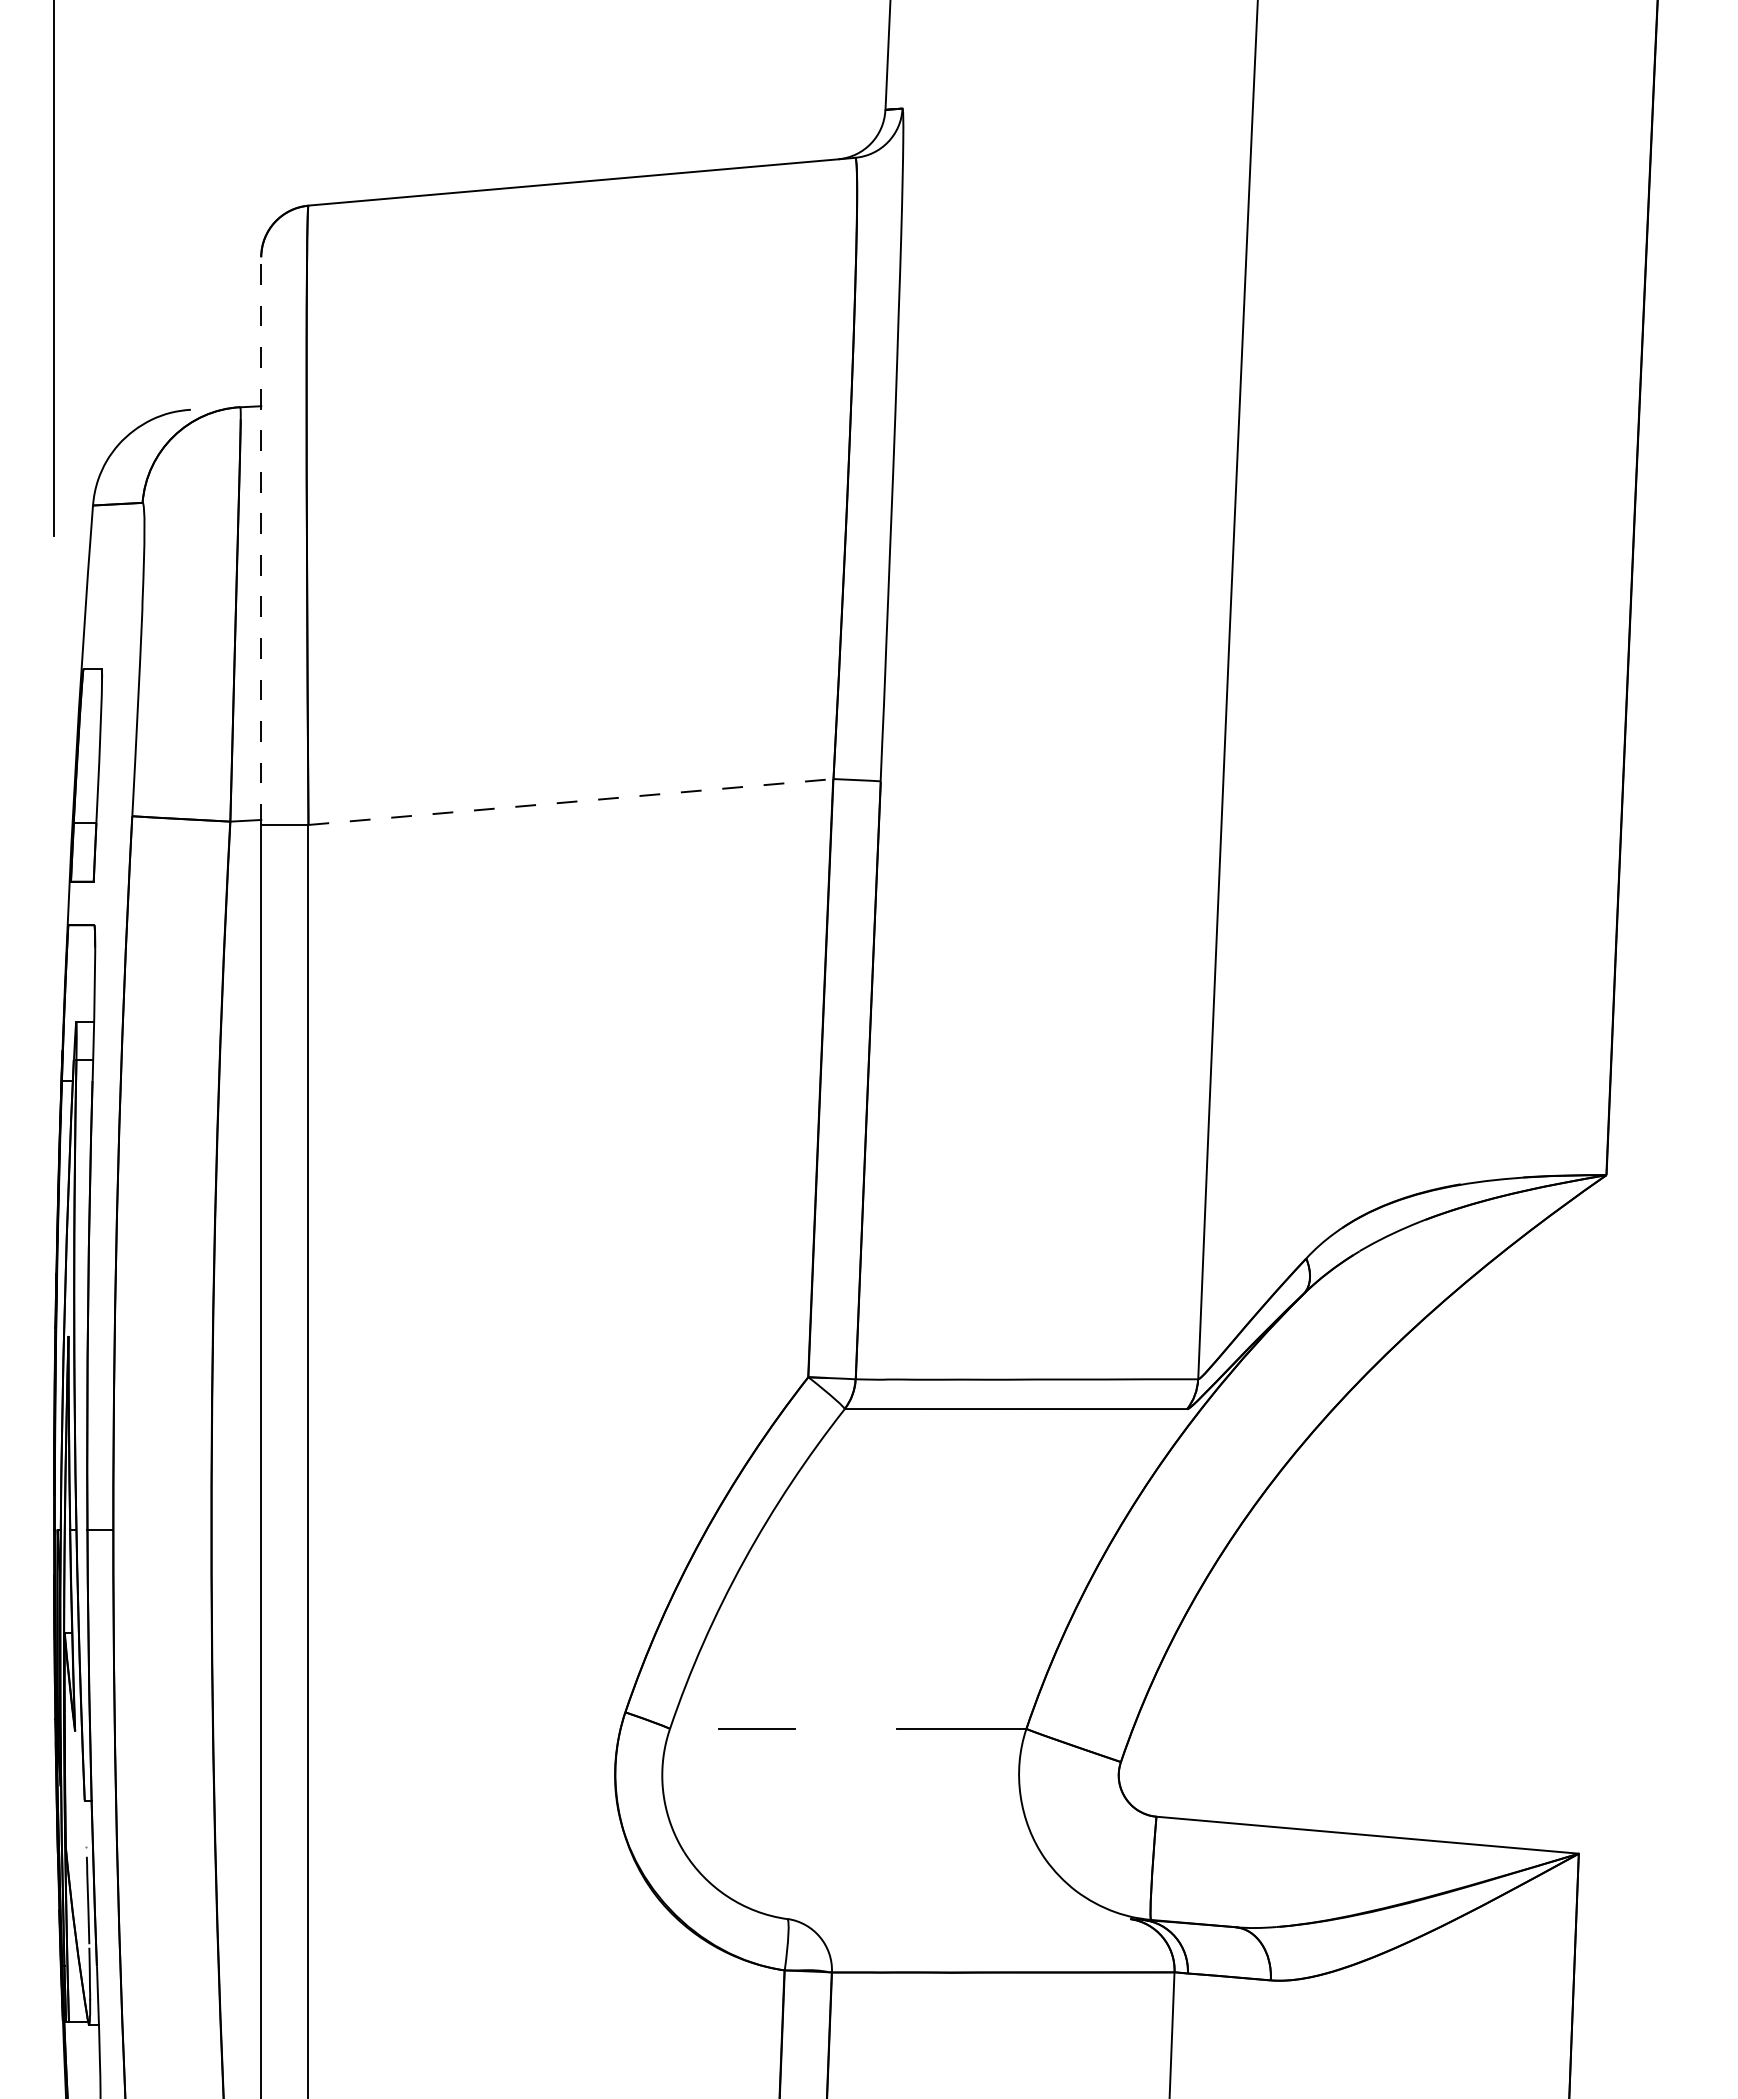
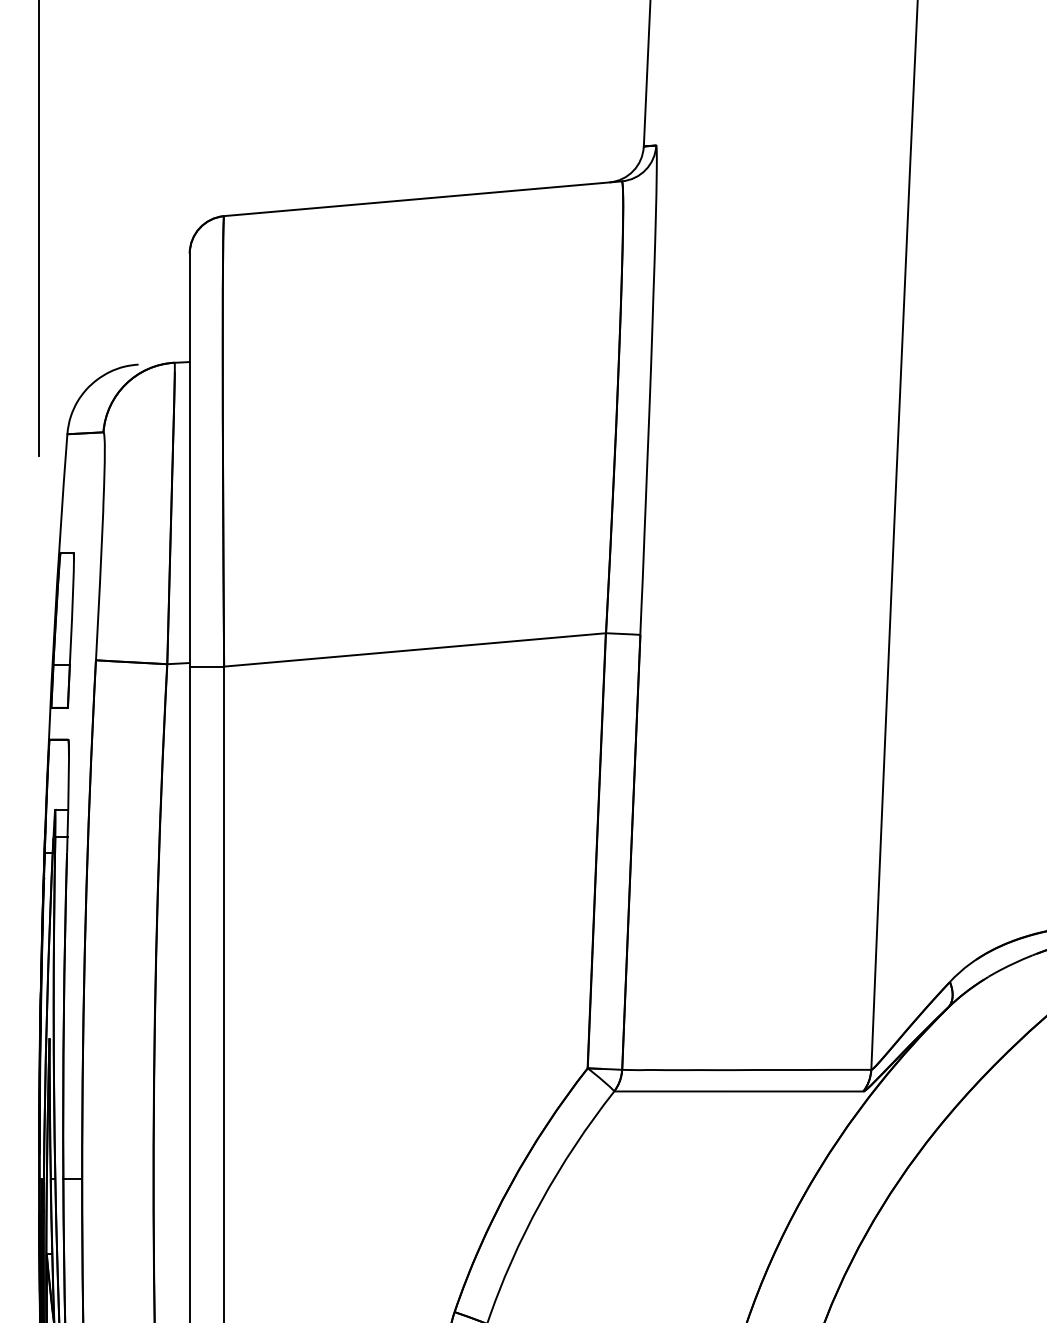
line: (261, 541) -> (189, 460), dashed -> solid
line: (570, 802) -> (414, 650), dashed -> solid

